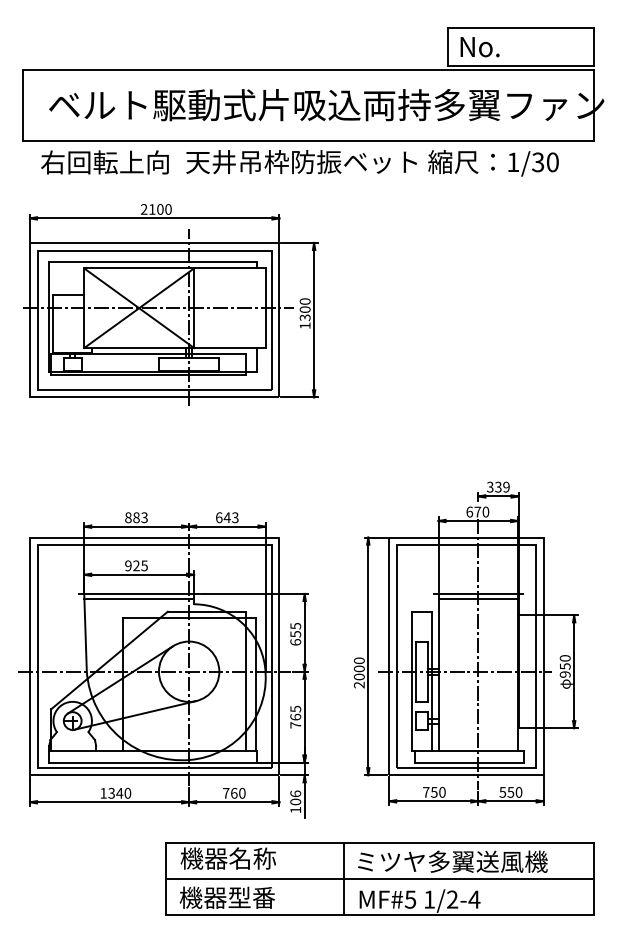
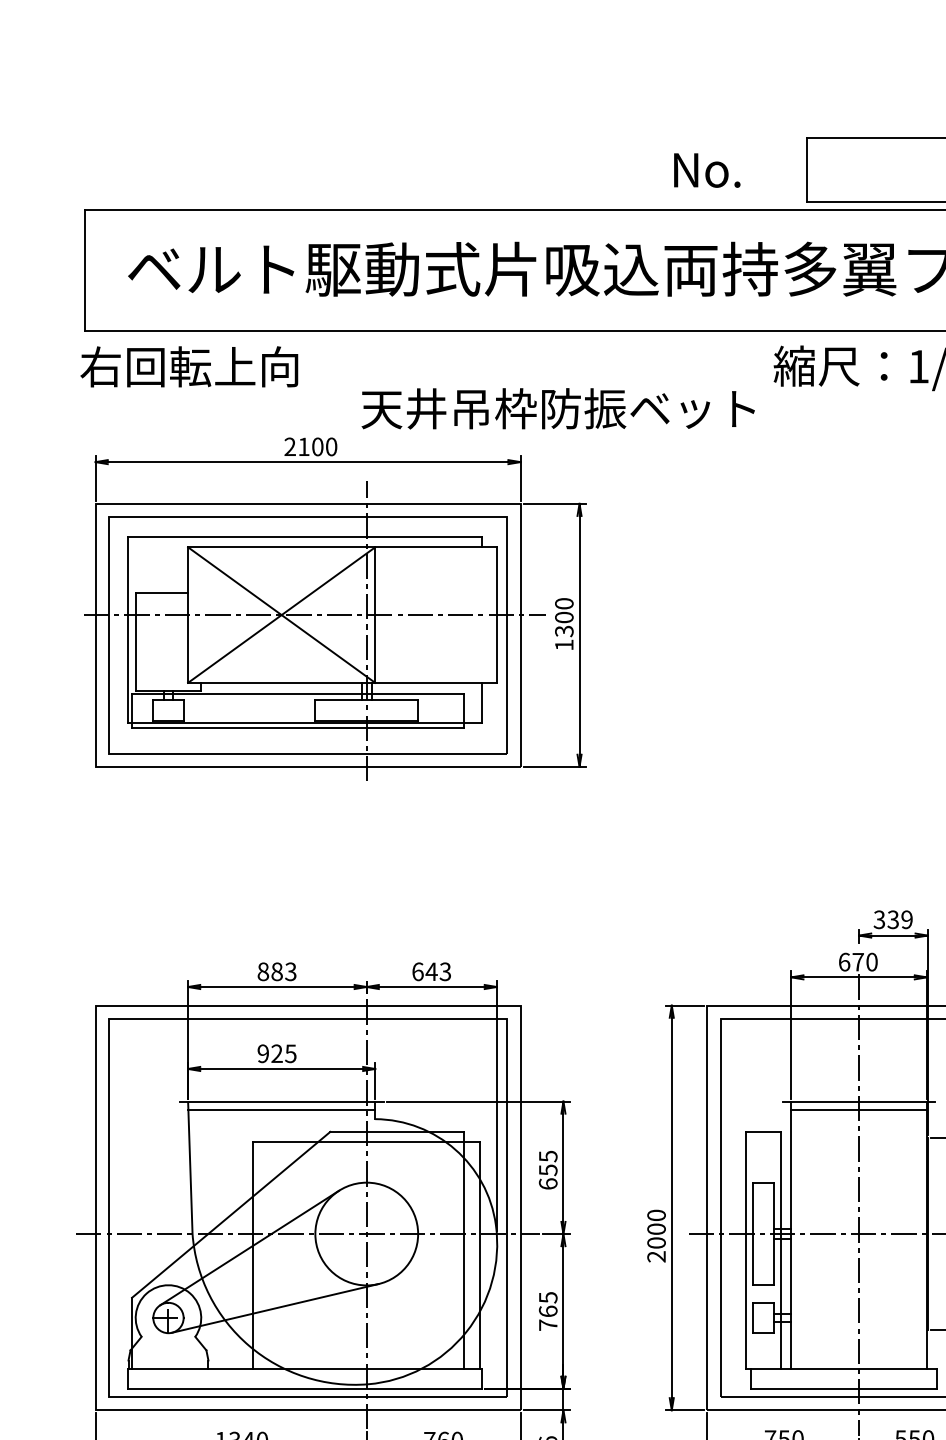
text: (479, 47) -> (706, 171), moved
text: (104, 162) -> (188, 366), moved
text: (301, 162) -> (558, 409), moved

